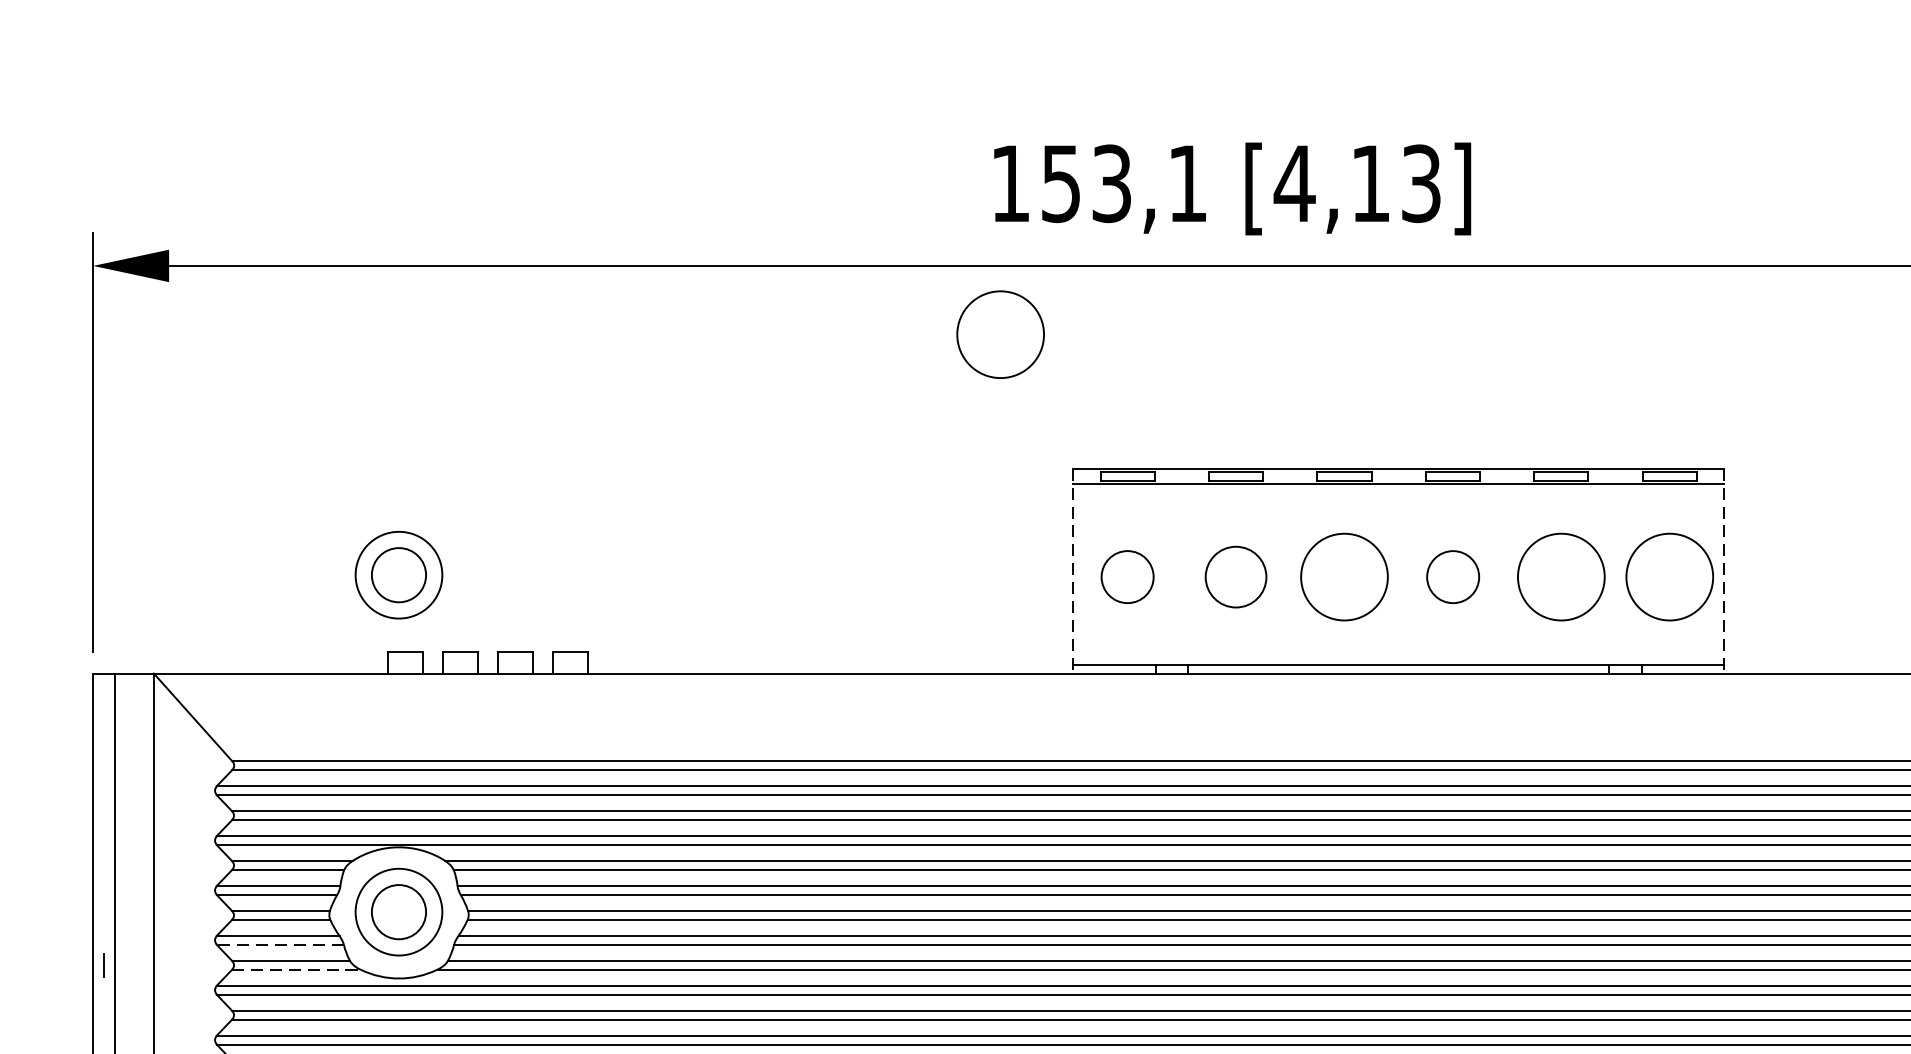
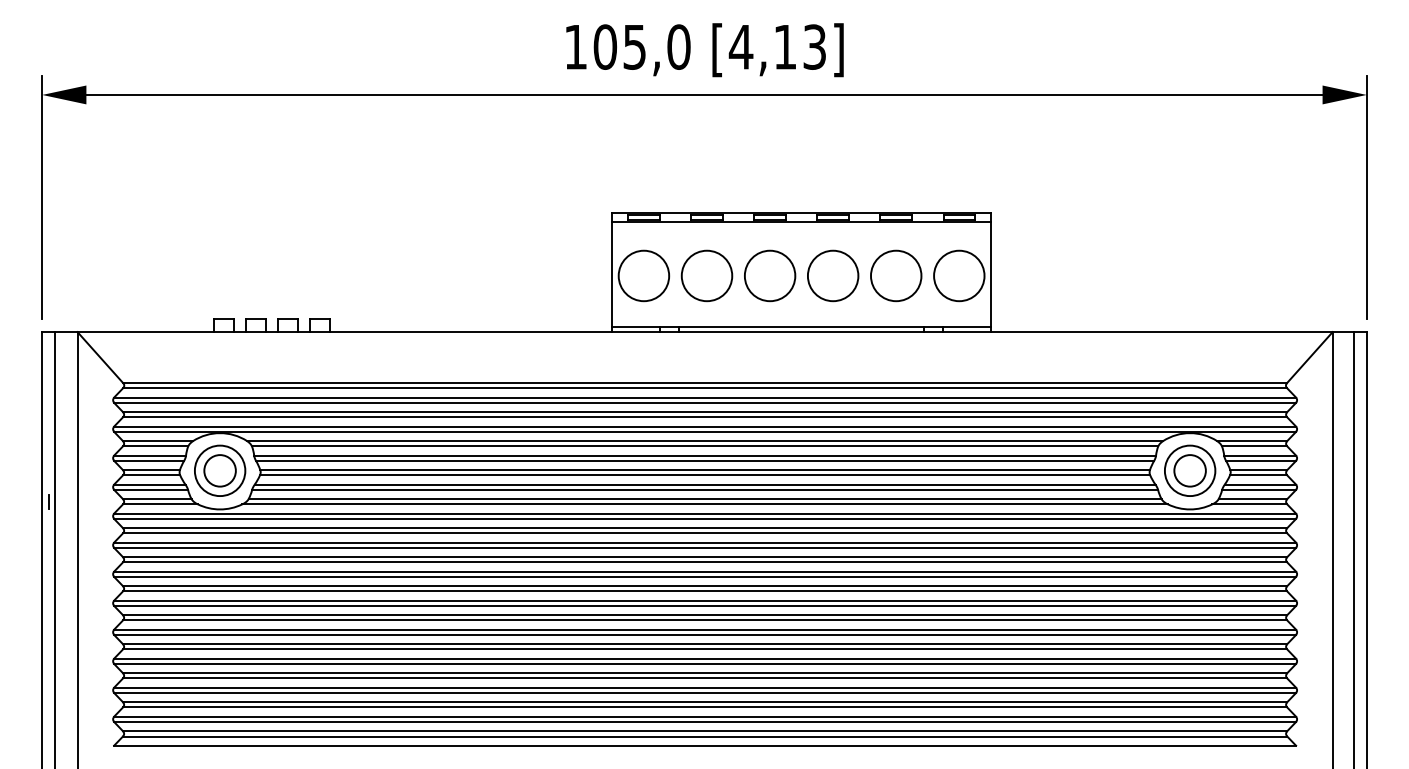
text: (1123, 182) -> (641, 46), 153,1 -> 105,0
circle: (1001, 333) -> (570, 134), removed
line: (1073, 571) -> (612, 272), dashed -> solid
line: (1723, 571) -> (990, 272), dashed -> solid
part: (399, 574) -> (220, 274), removed
circle: (1126, 576) -> (643, 275), size x1.67
circle: (1235, 576) -> (706, 275), size x1.43
circle: (1453, 576) -> (833, 275), size x1.67
line: (281, 944) -> (151, 489), dashed -> solid
line: (296, 970) -> (160, 504), dashed -> solid

